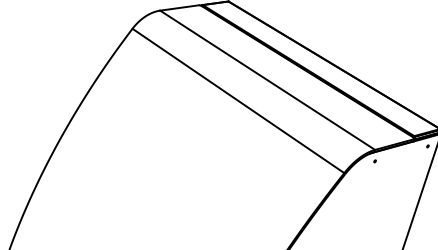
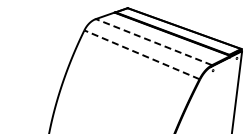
line: (266, 78) -> (153, 41), solid -> dashed
line: (237, 100) -> (141, 54), solid -> dashed

